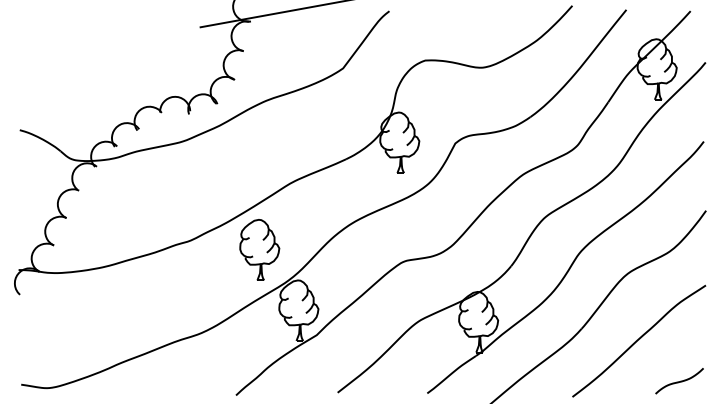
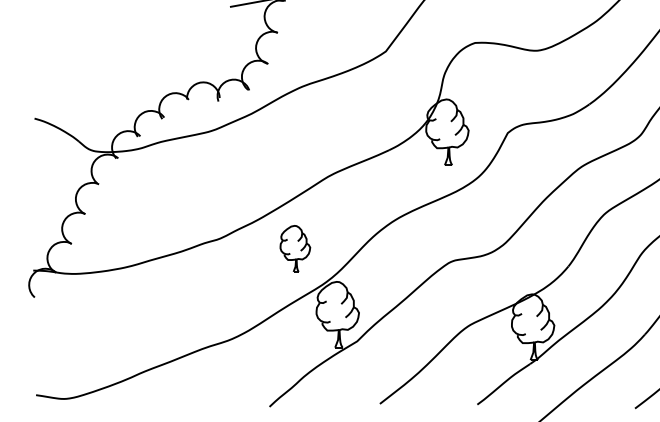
part: (259, 249) -> (295, 248), size x0.7

